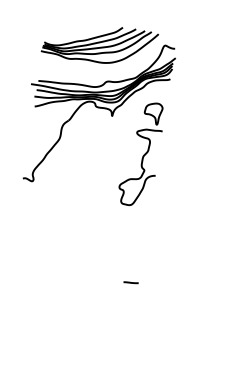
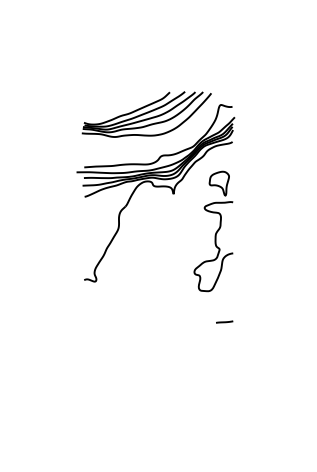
line: (131, 282) -> (224, 321), moved

